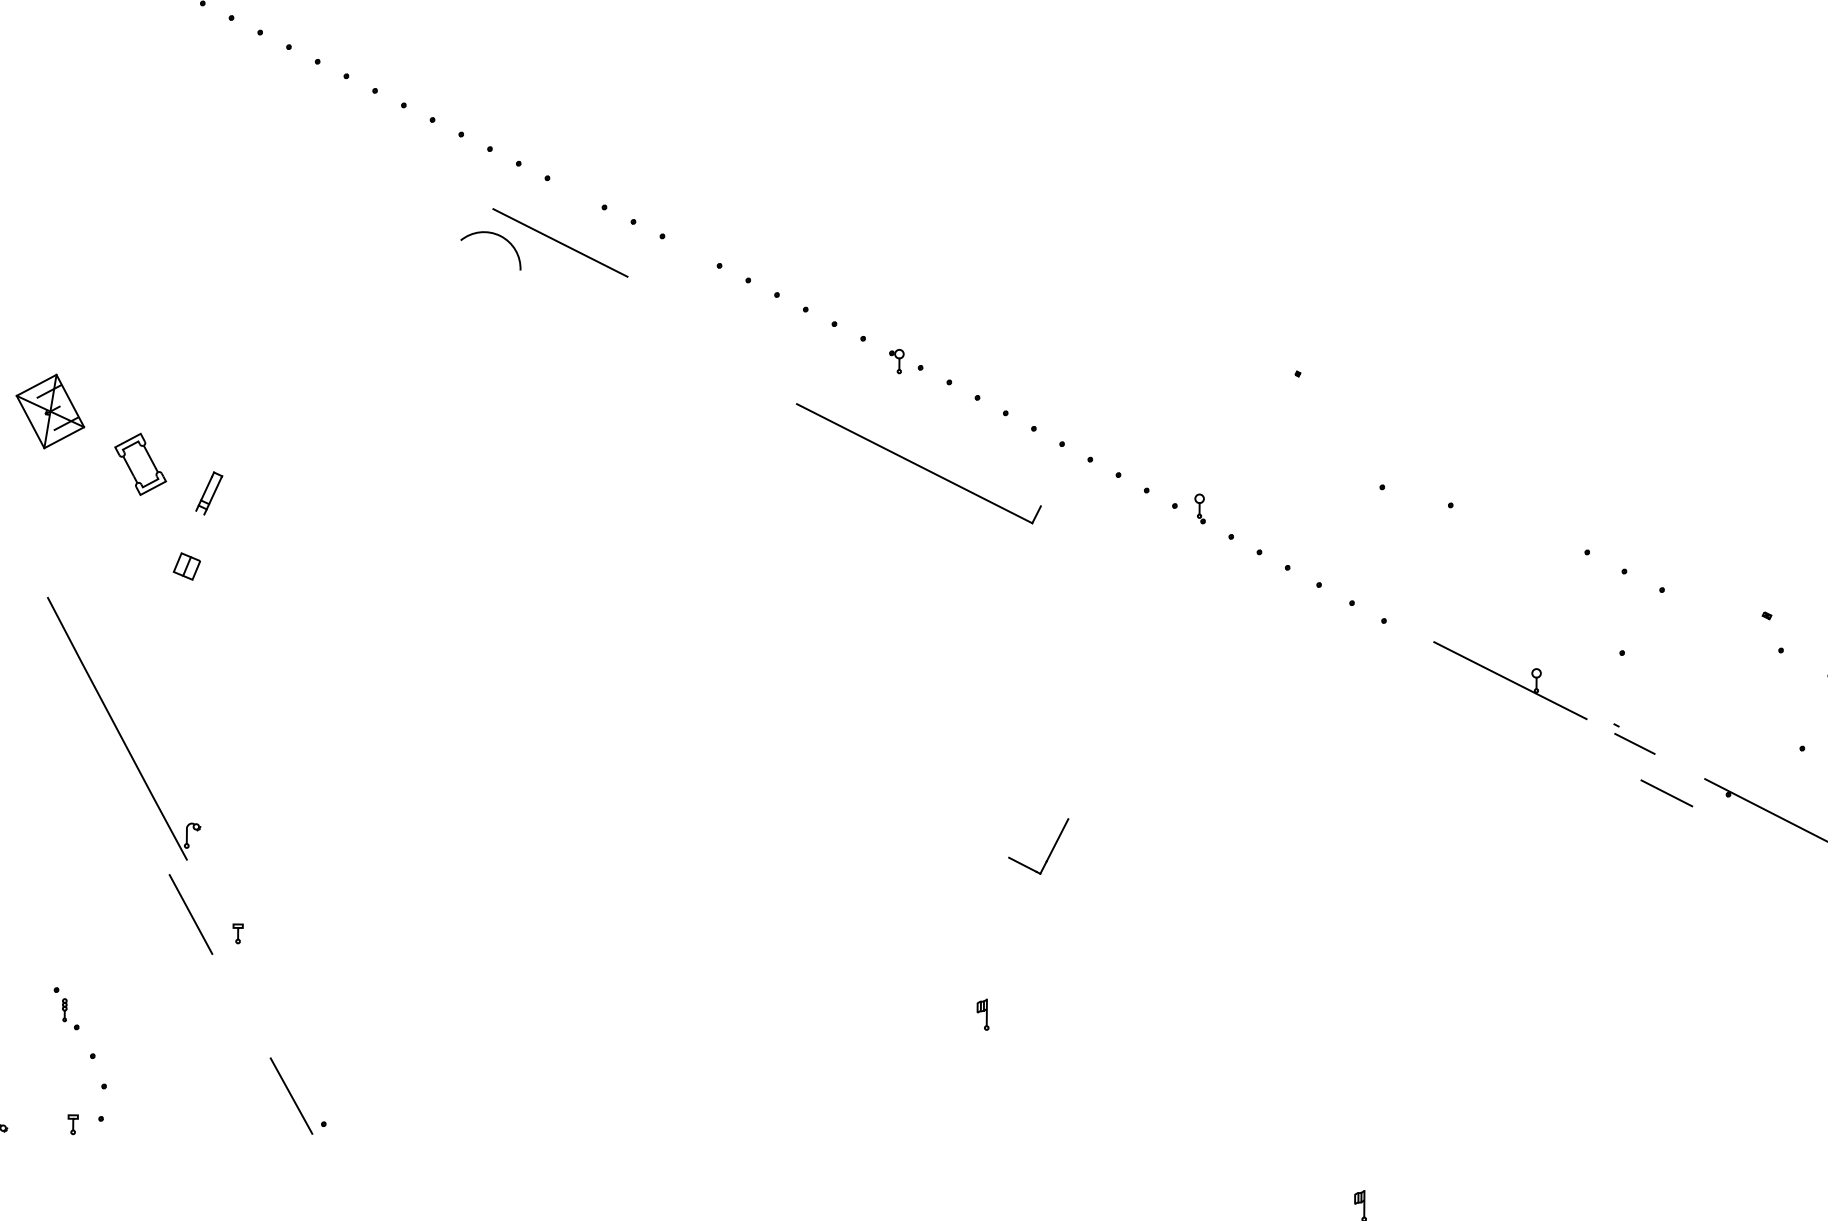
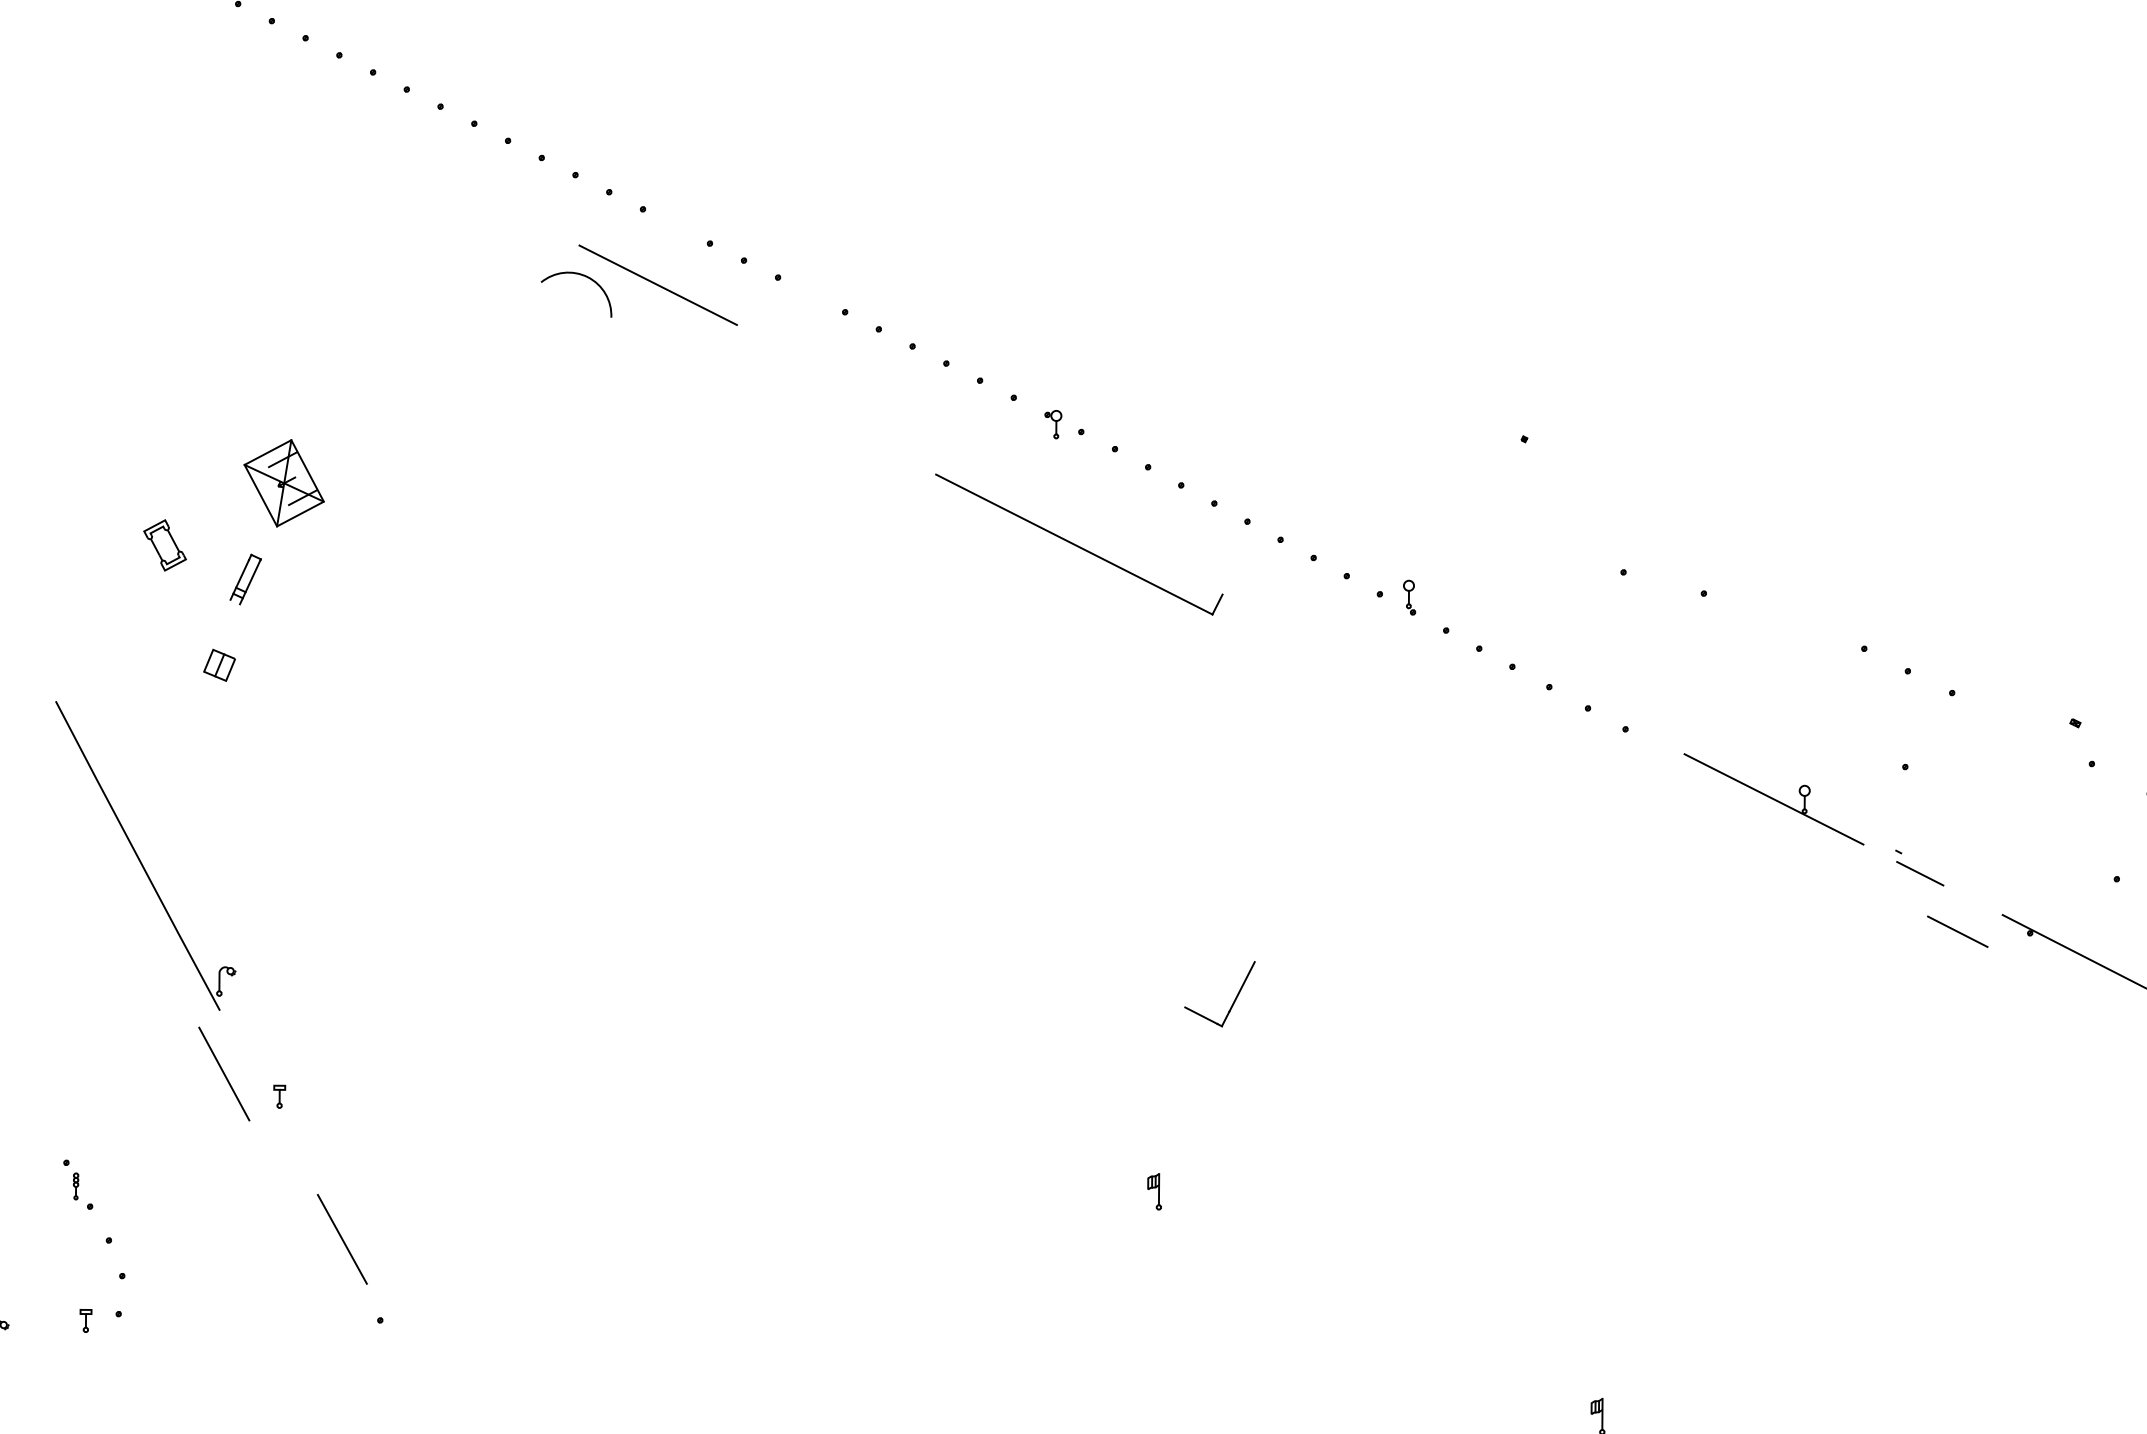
part: (49, 411) -> (283, 483), moved
part: (140, 464) -> (164, 545), size x0.7
line: (290, 1096) -> (341, 1239), moved

